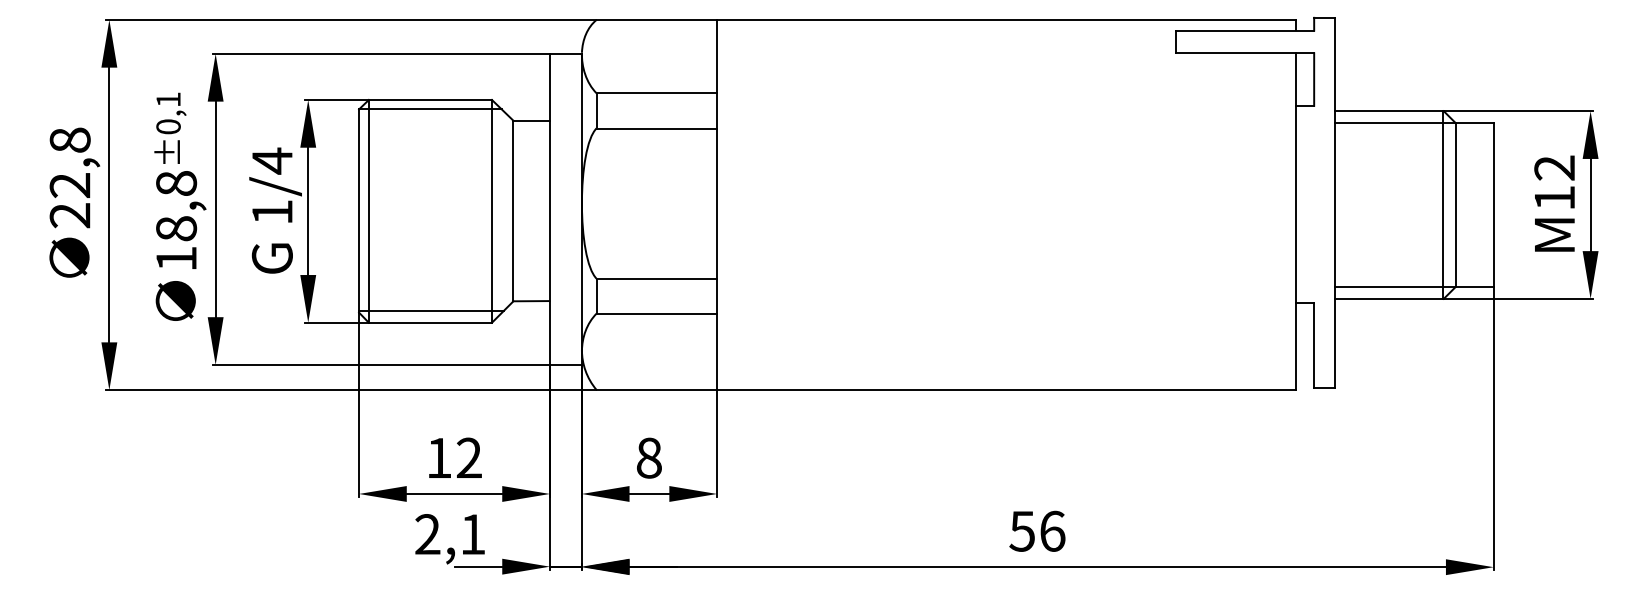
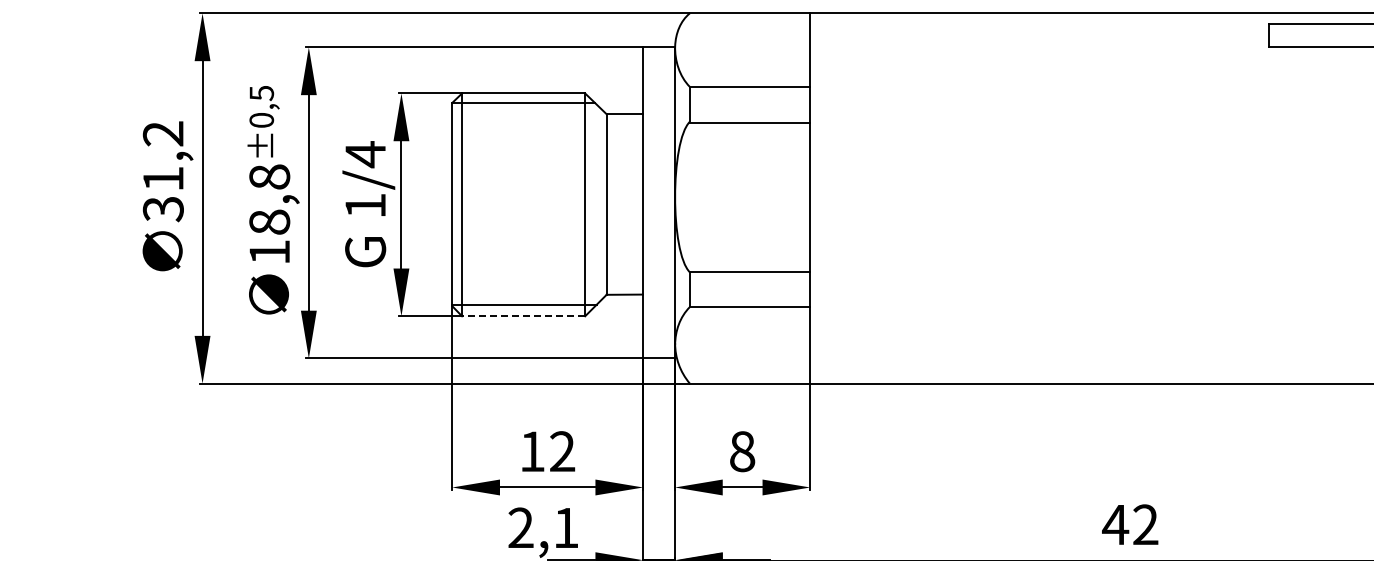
text: (168, 99) -> (261, 93), ±0,1 -> ±0,5
text: (69, 177) -> (162, 171), 22,8 -> 31,2
line: (430, 322) -> (523, 316), solid -> dashed
text: (1036, 530) -> (1129, 524), 56 -> 42

